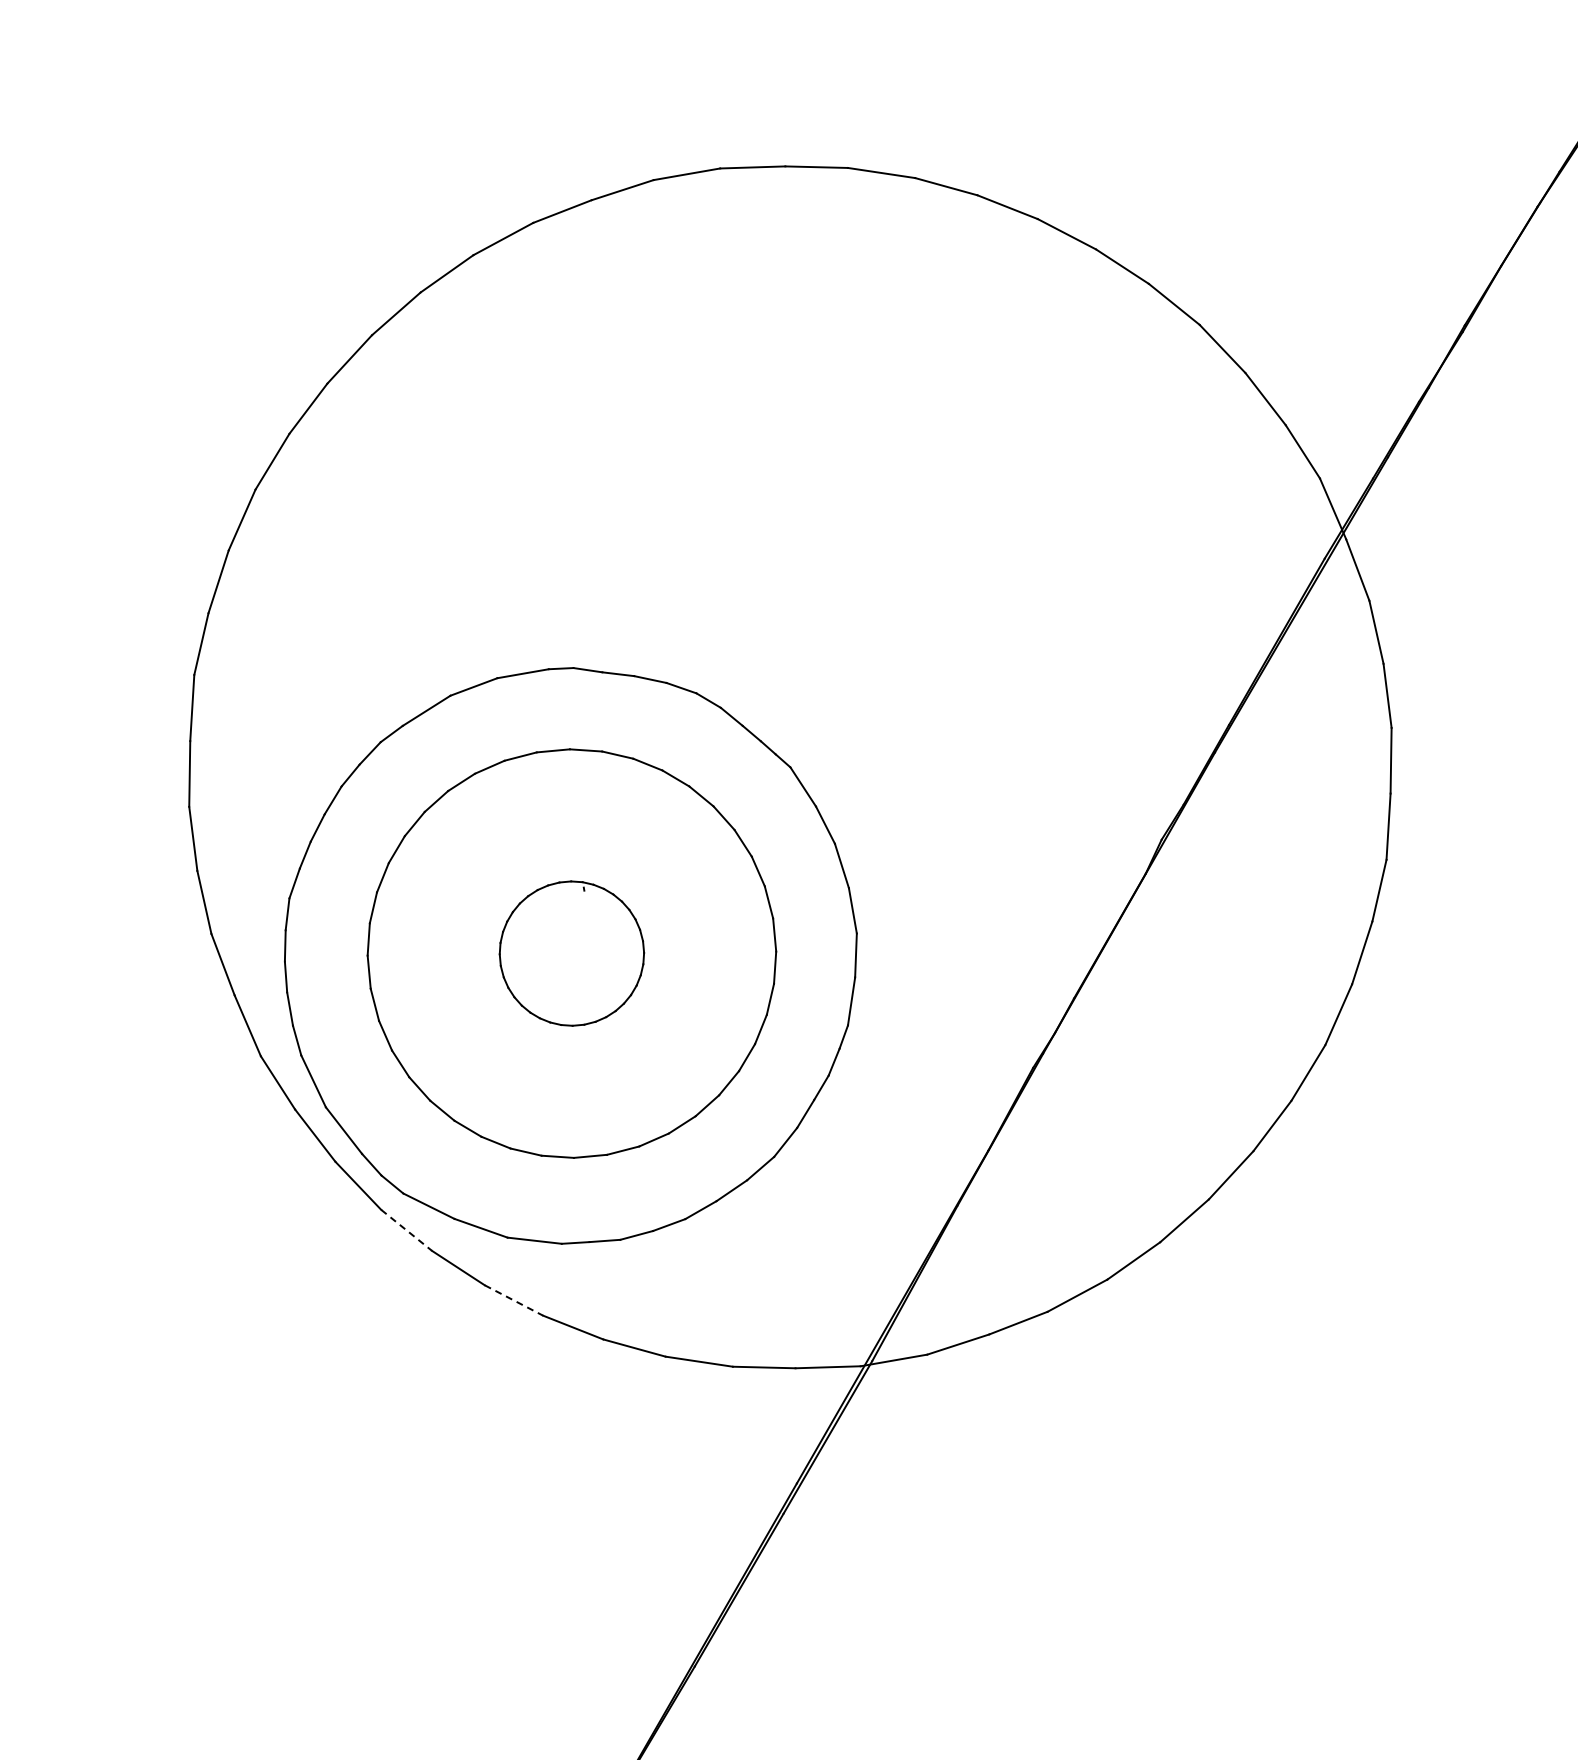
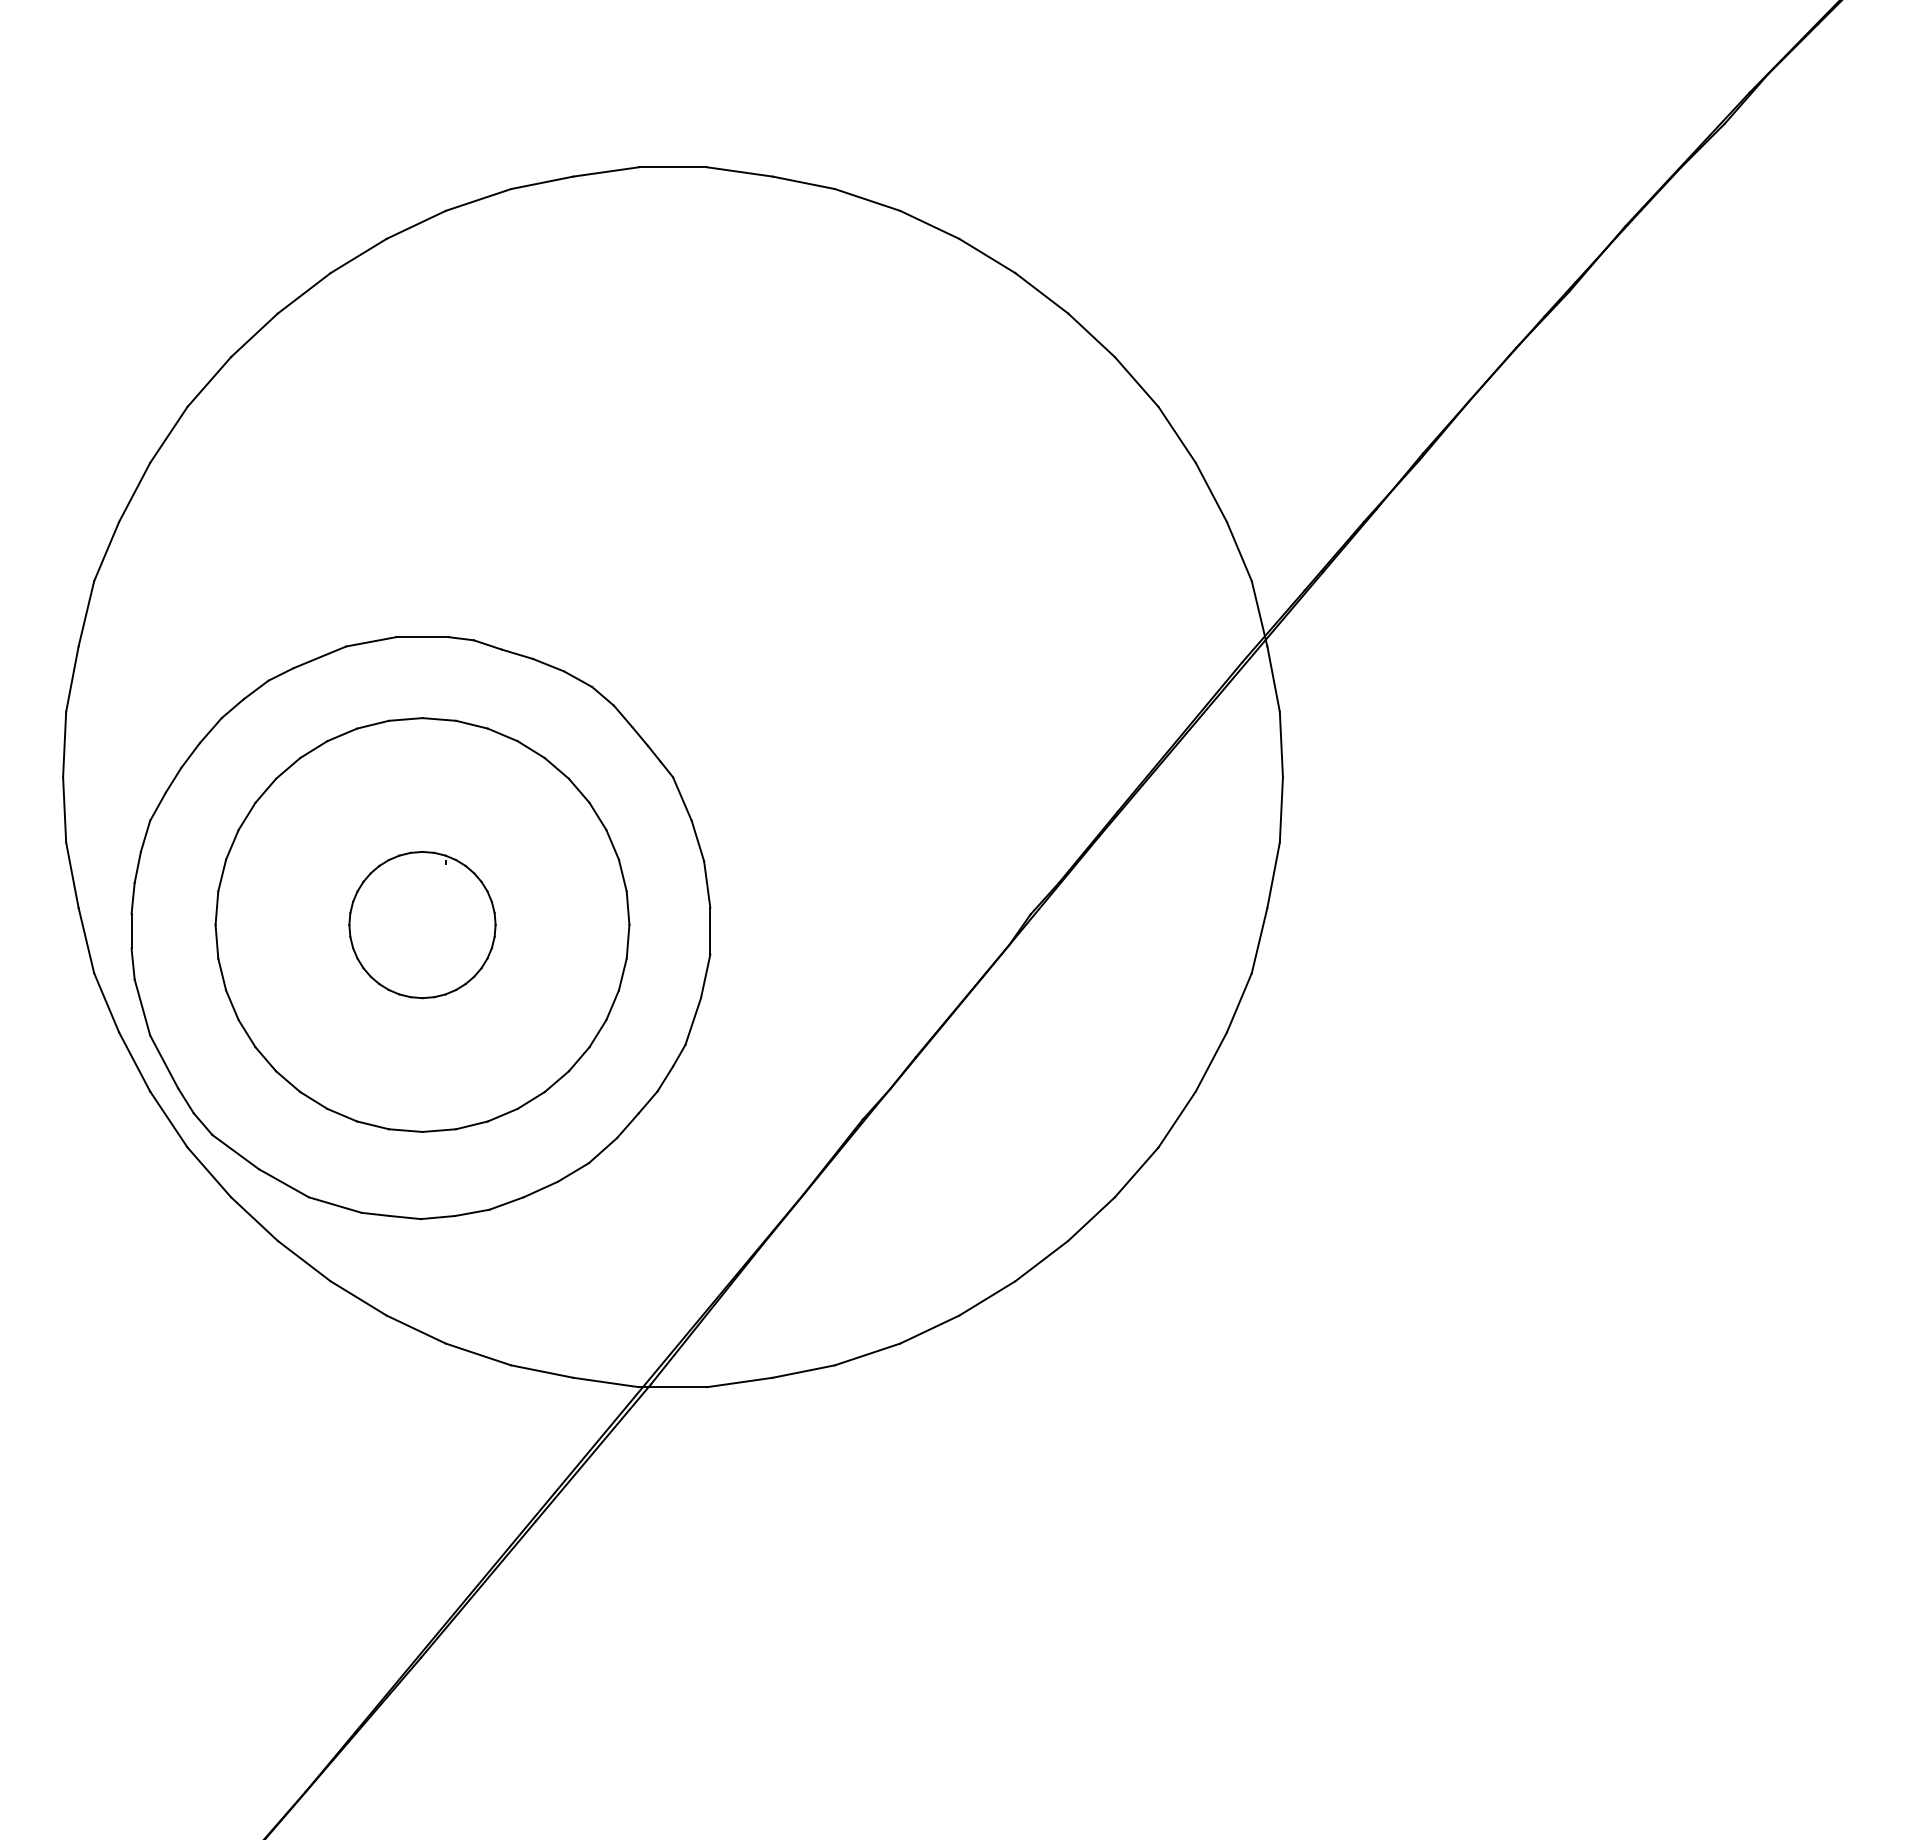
line: (406, 1230) -> (209, 1172), dashed -> solid
line: (514, 1300) -> (304, 1261), dashed -> solid

